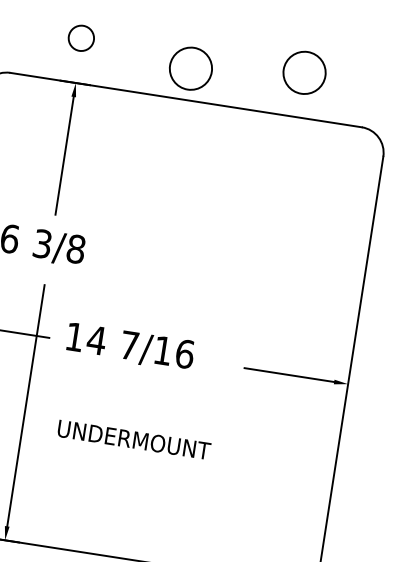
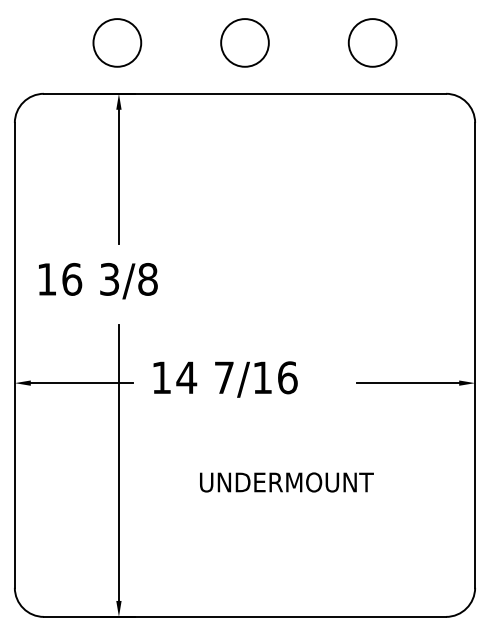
circle: (81, 37) -> (117, 42), size x1.67
circle: (190, 68) -> (244, 42), moved
text: (133, 439) -> (286, 482), moved

